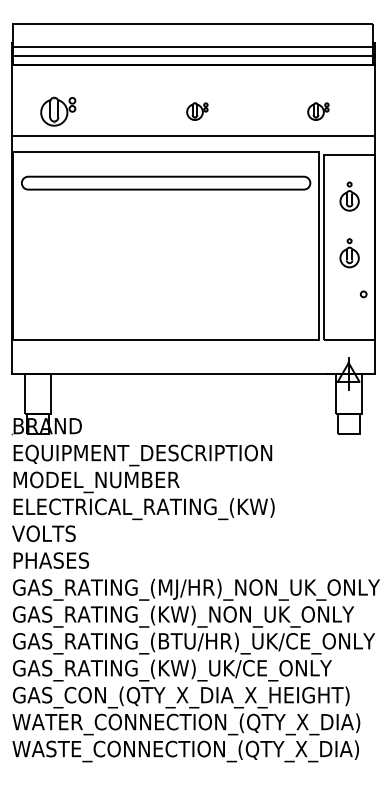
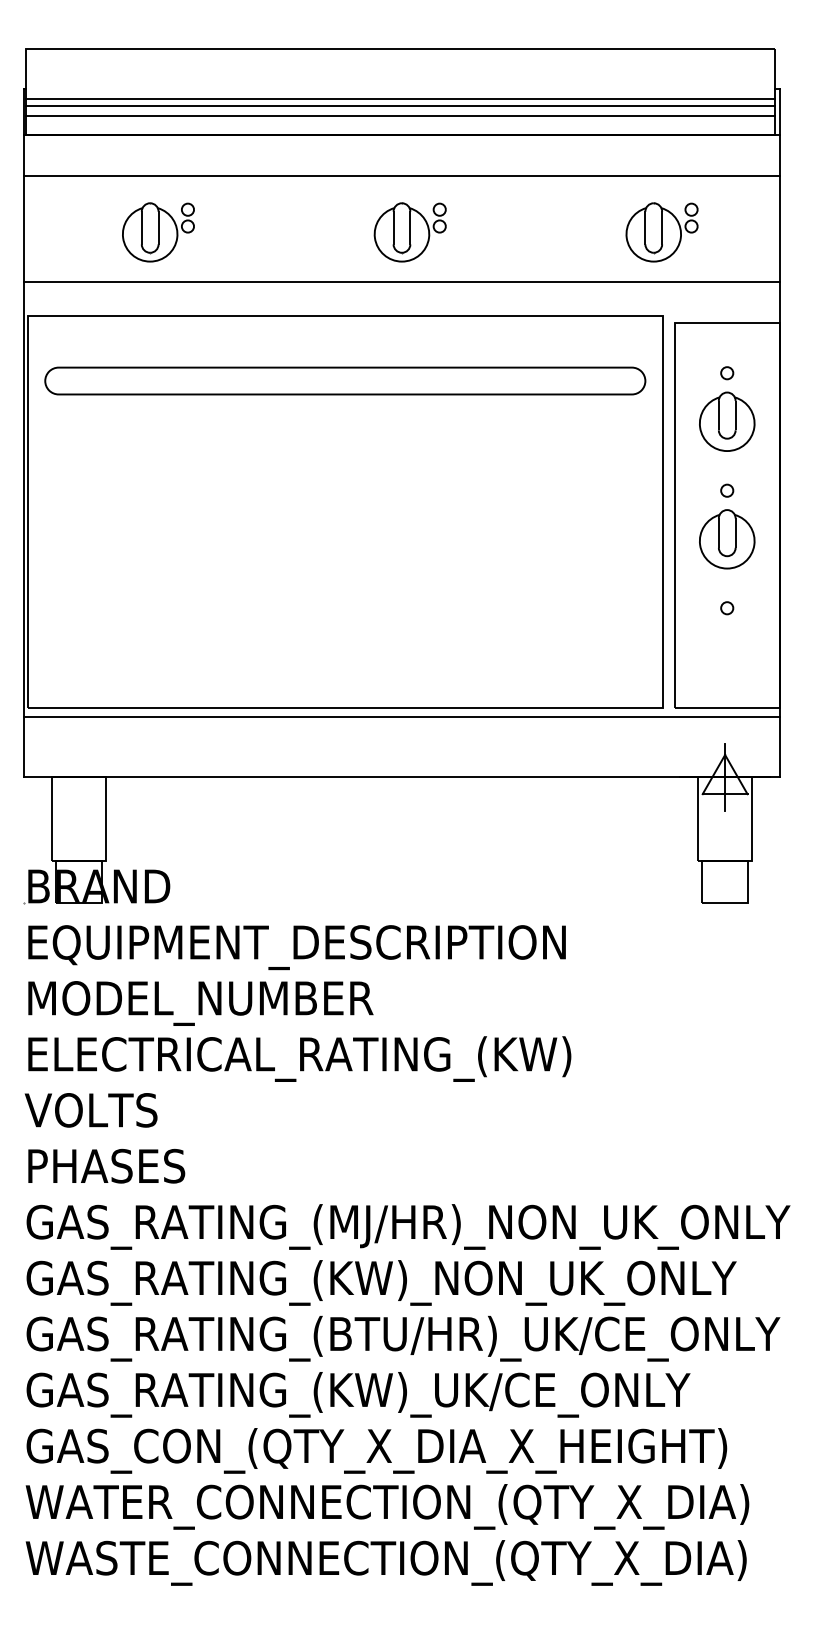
line: (192, 50) -> (400, 105), added
line: (192, 84) -> (400, 175), added
part: (58, 111) -> (158, 231), moved
part: (197, 111) -> (410, 231), size x1.67
part: (318, 111) -> (662, 231), size x1.67
part: (349, 196) -> (726, 408), size x1.43
part: (349, 253) -> (726, 527), size x1.43
circle: (363, 294) -> (726, 608), moved
line: (192, 344) -> (400, 716), added

